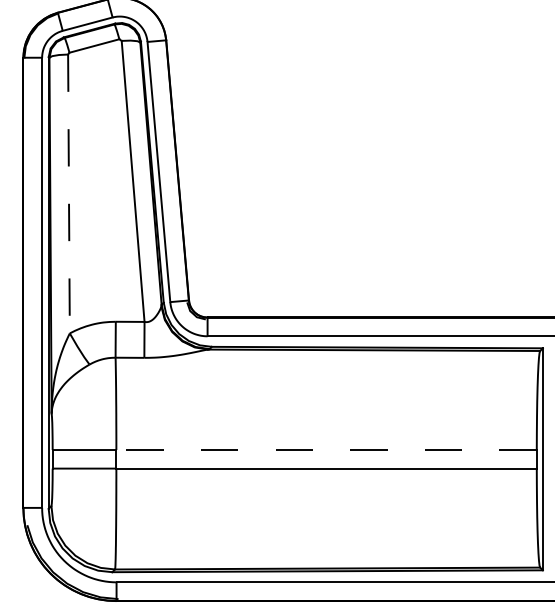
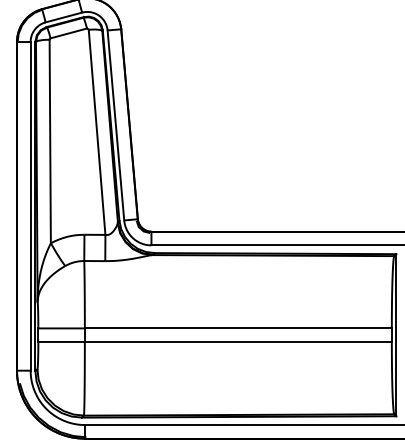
line: (69, 194) -> (50, 141), dashed -> solid
line: (325, 450) -> (237, 328), dashed -> solid

